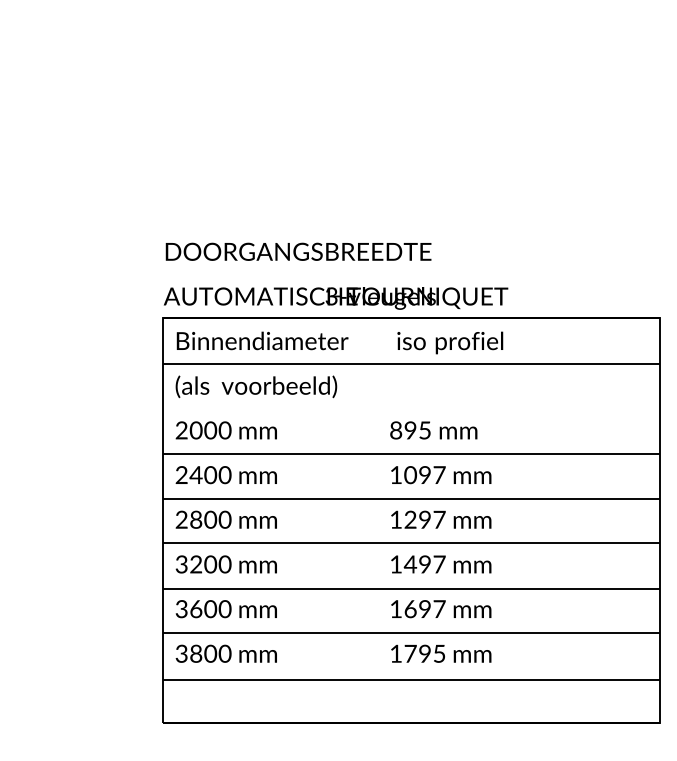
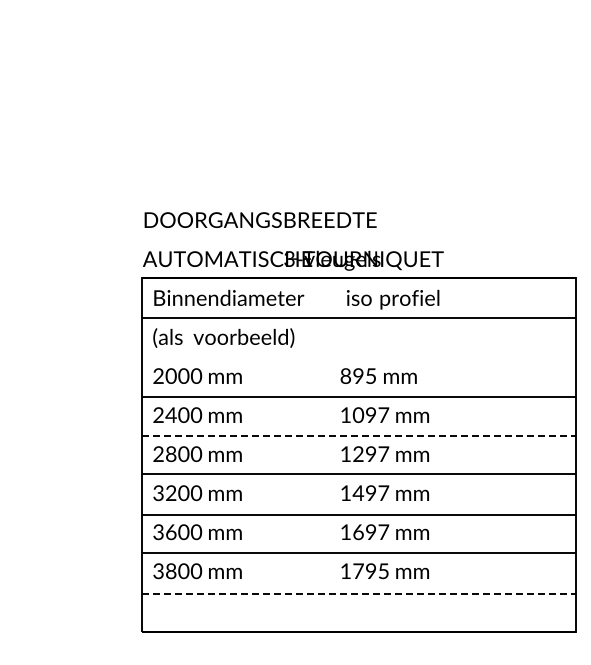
line: (411, 498) -> (359, 435), solid -> dashed
line: (411, 680) -> (359, 594), solid -> dashed

